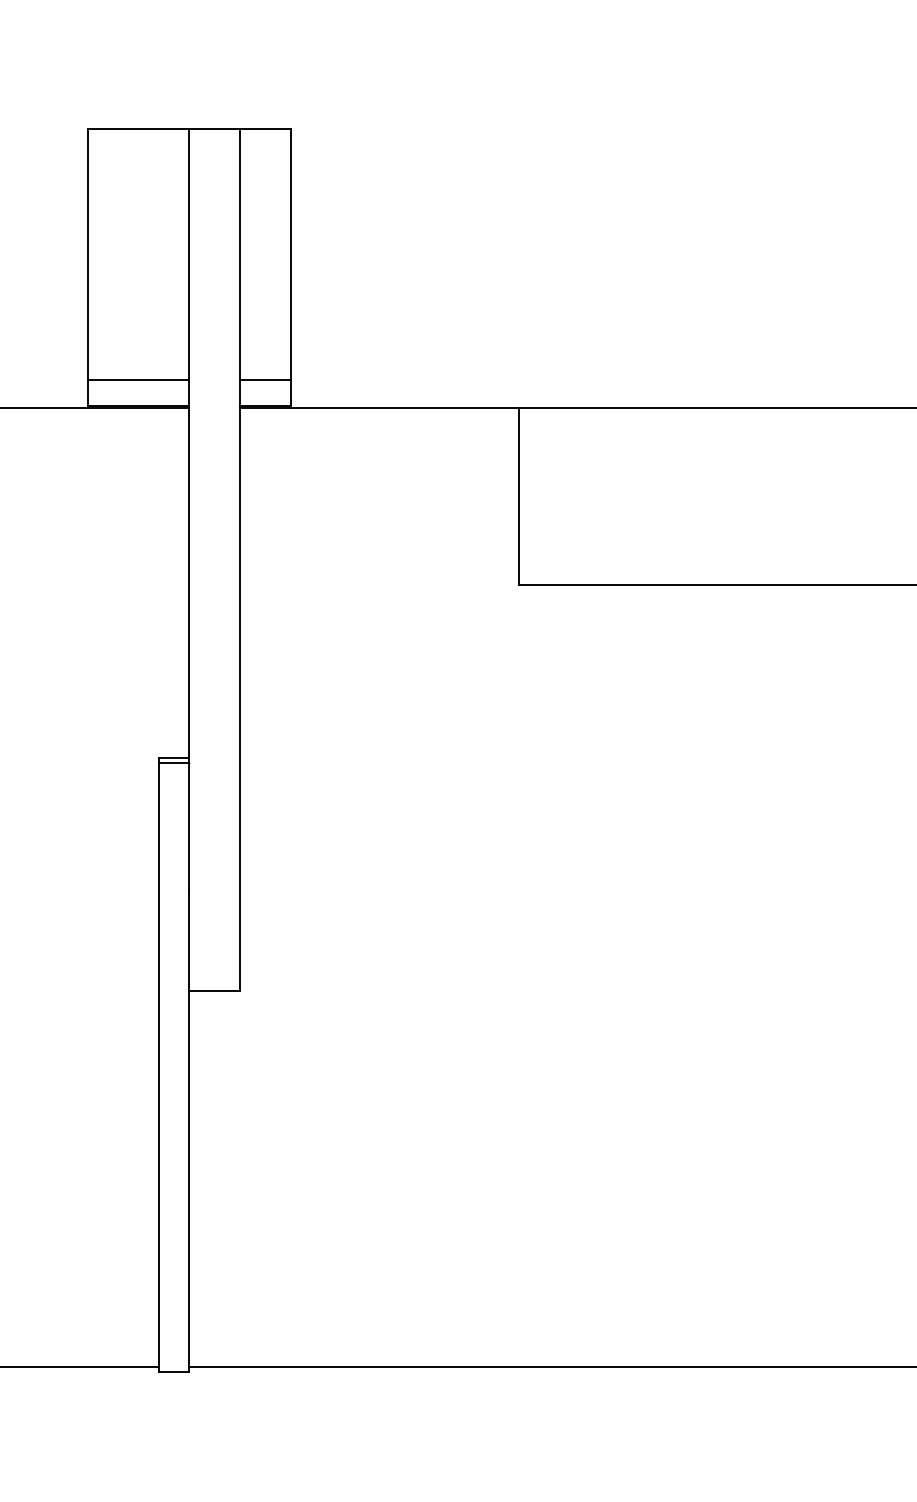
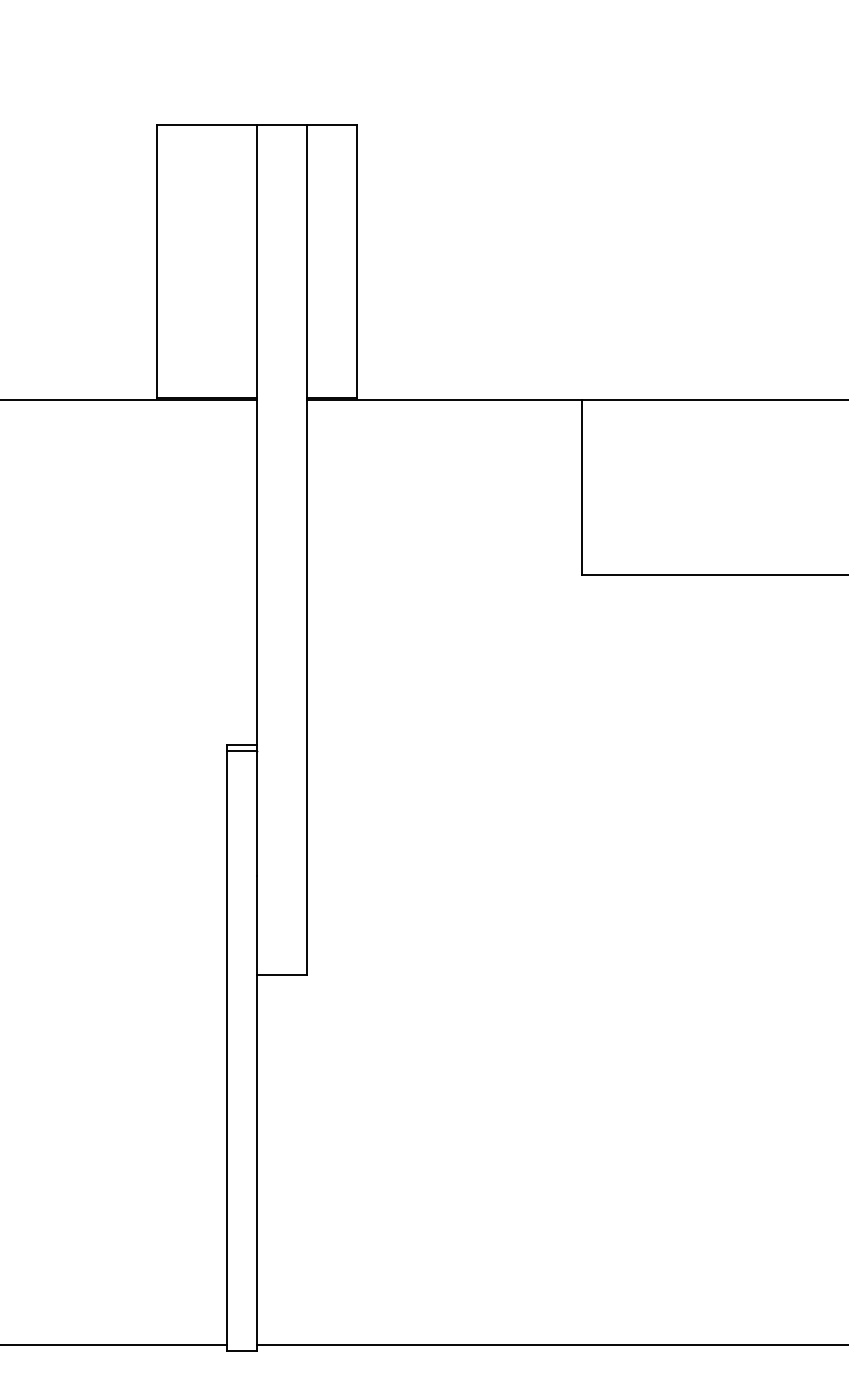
line: (138, 380) -> (206, 373), removed
line: (265, 380) -> (331, 373), removed

